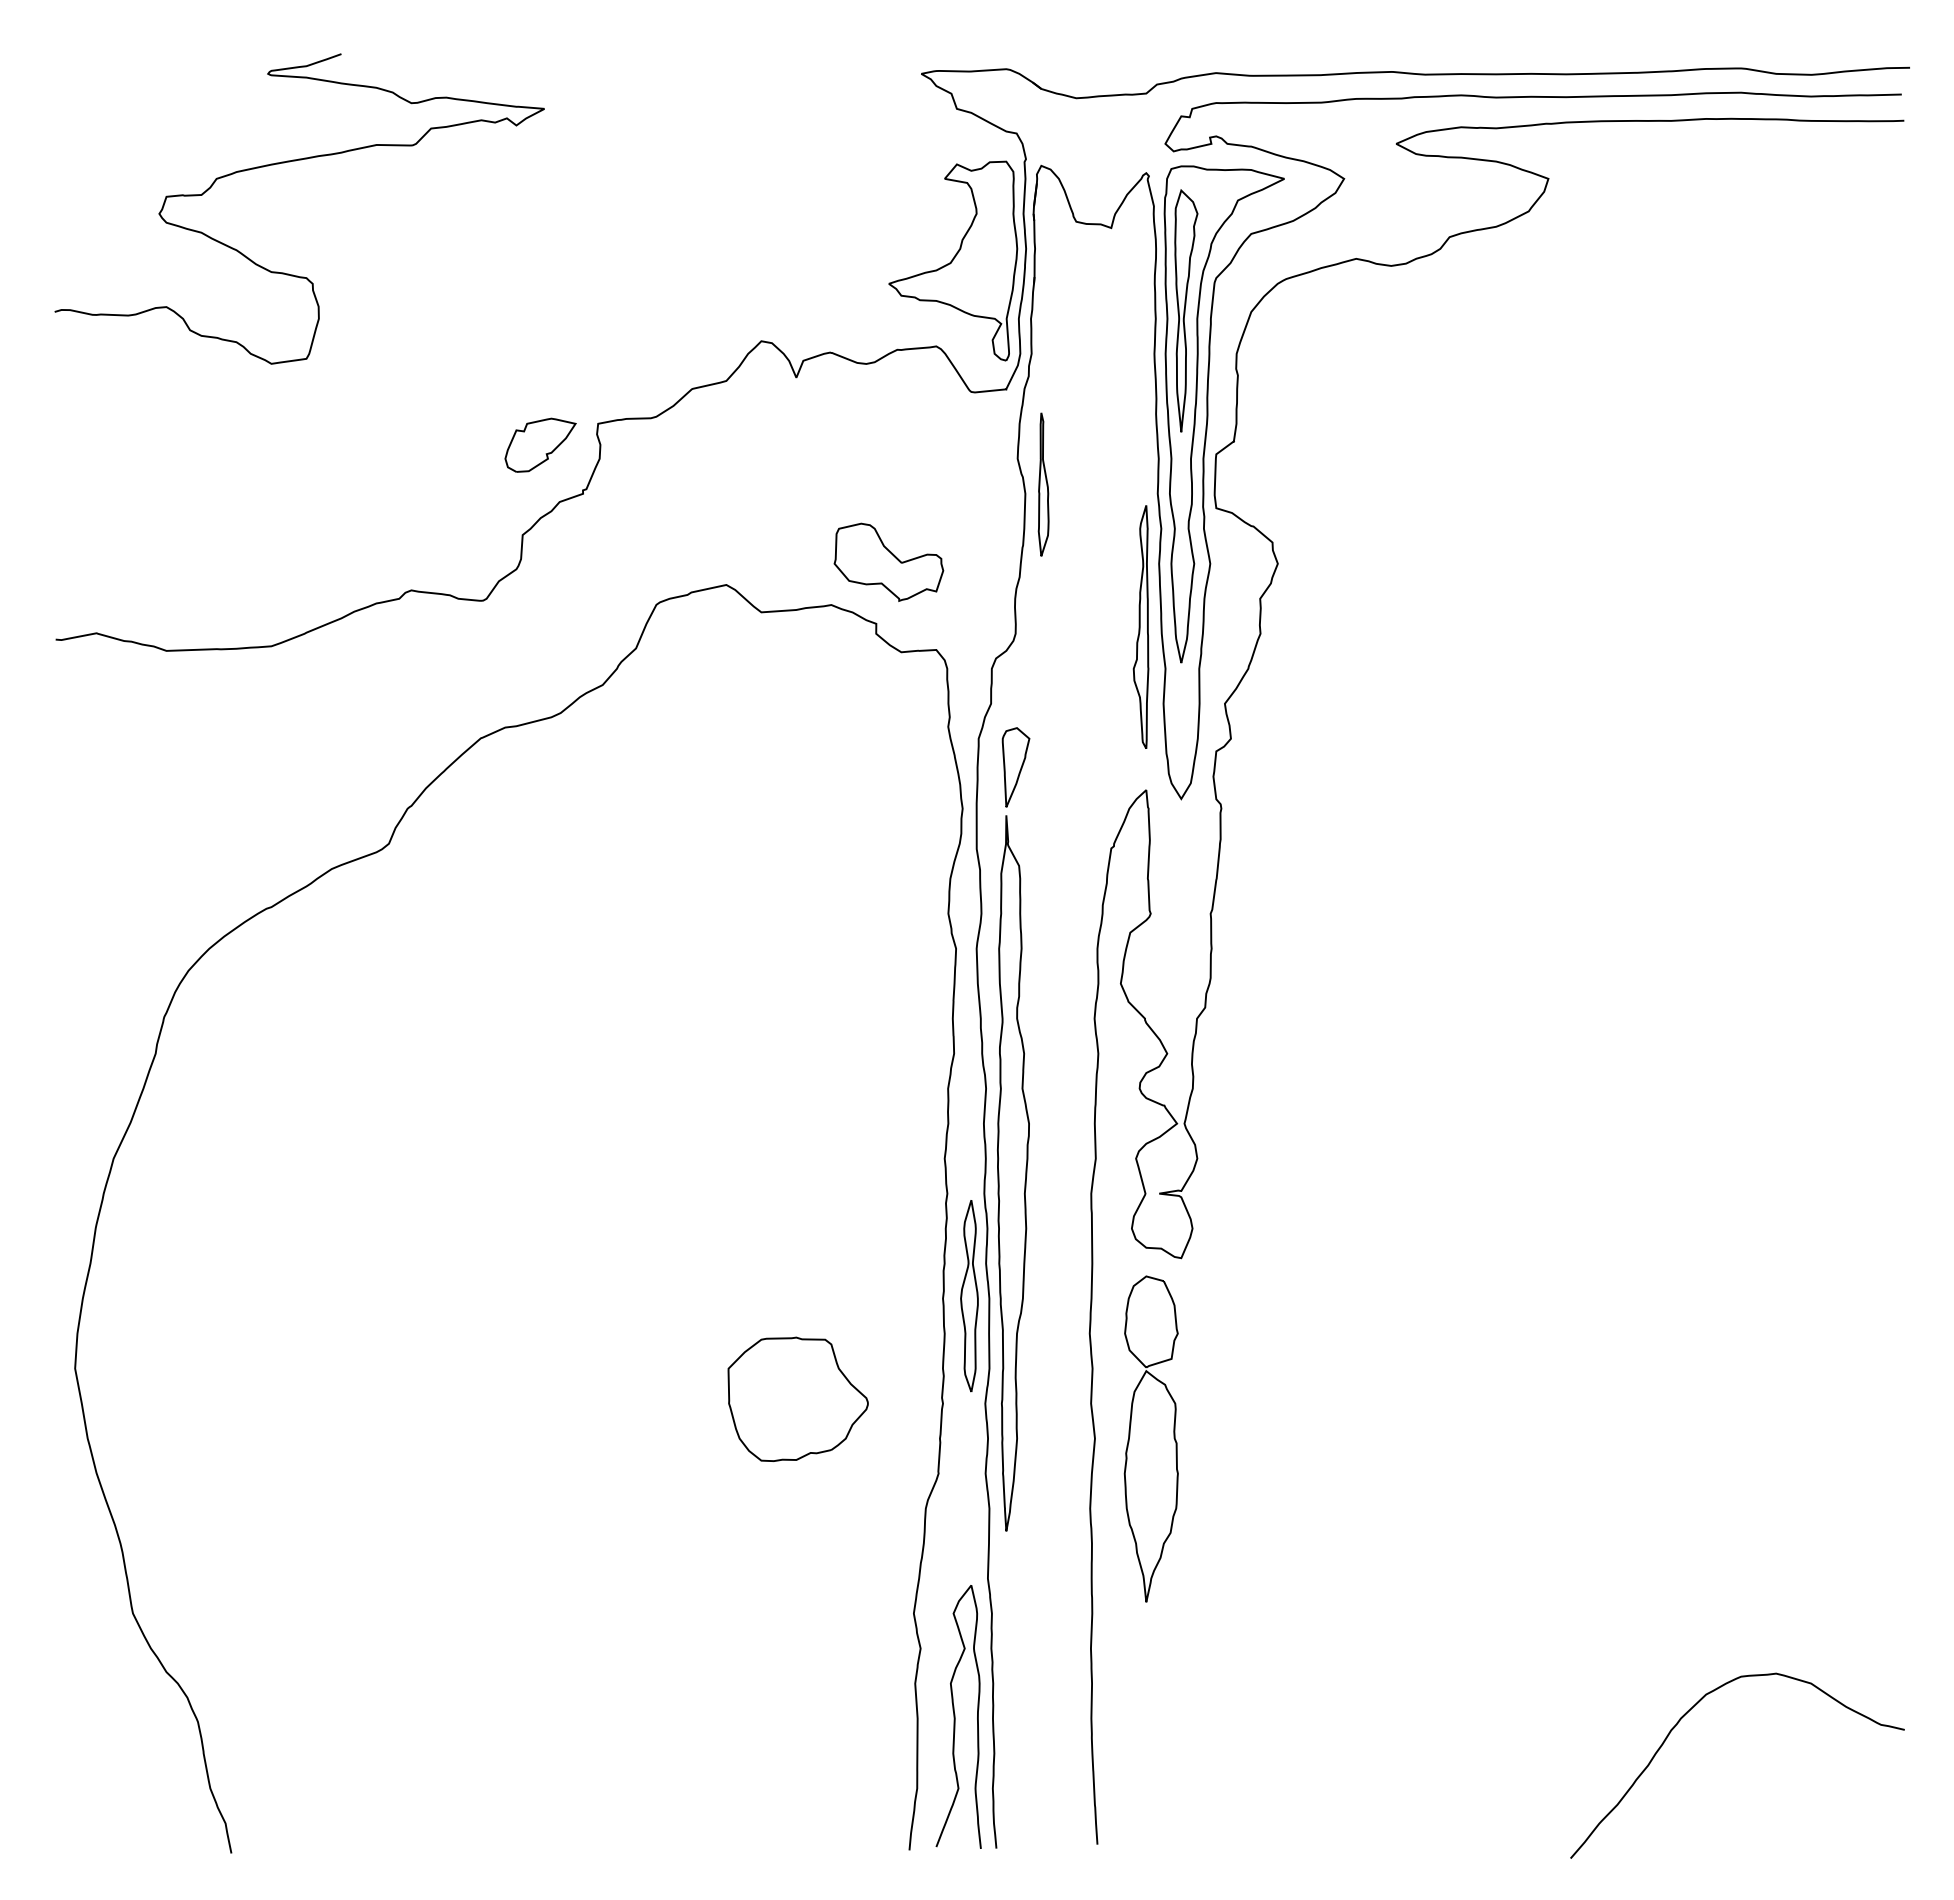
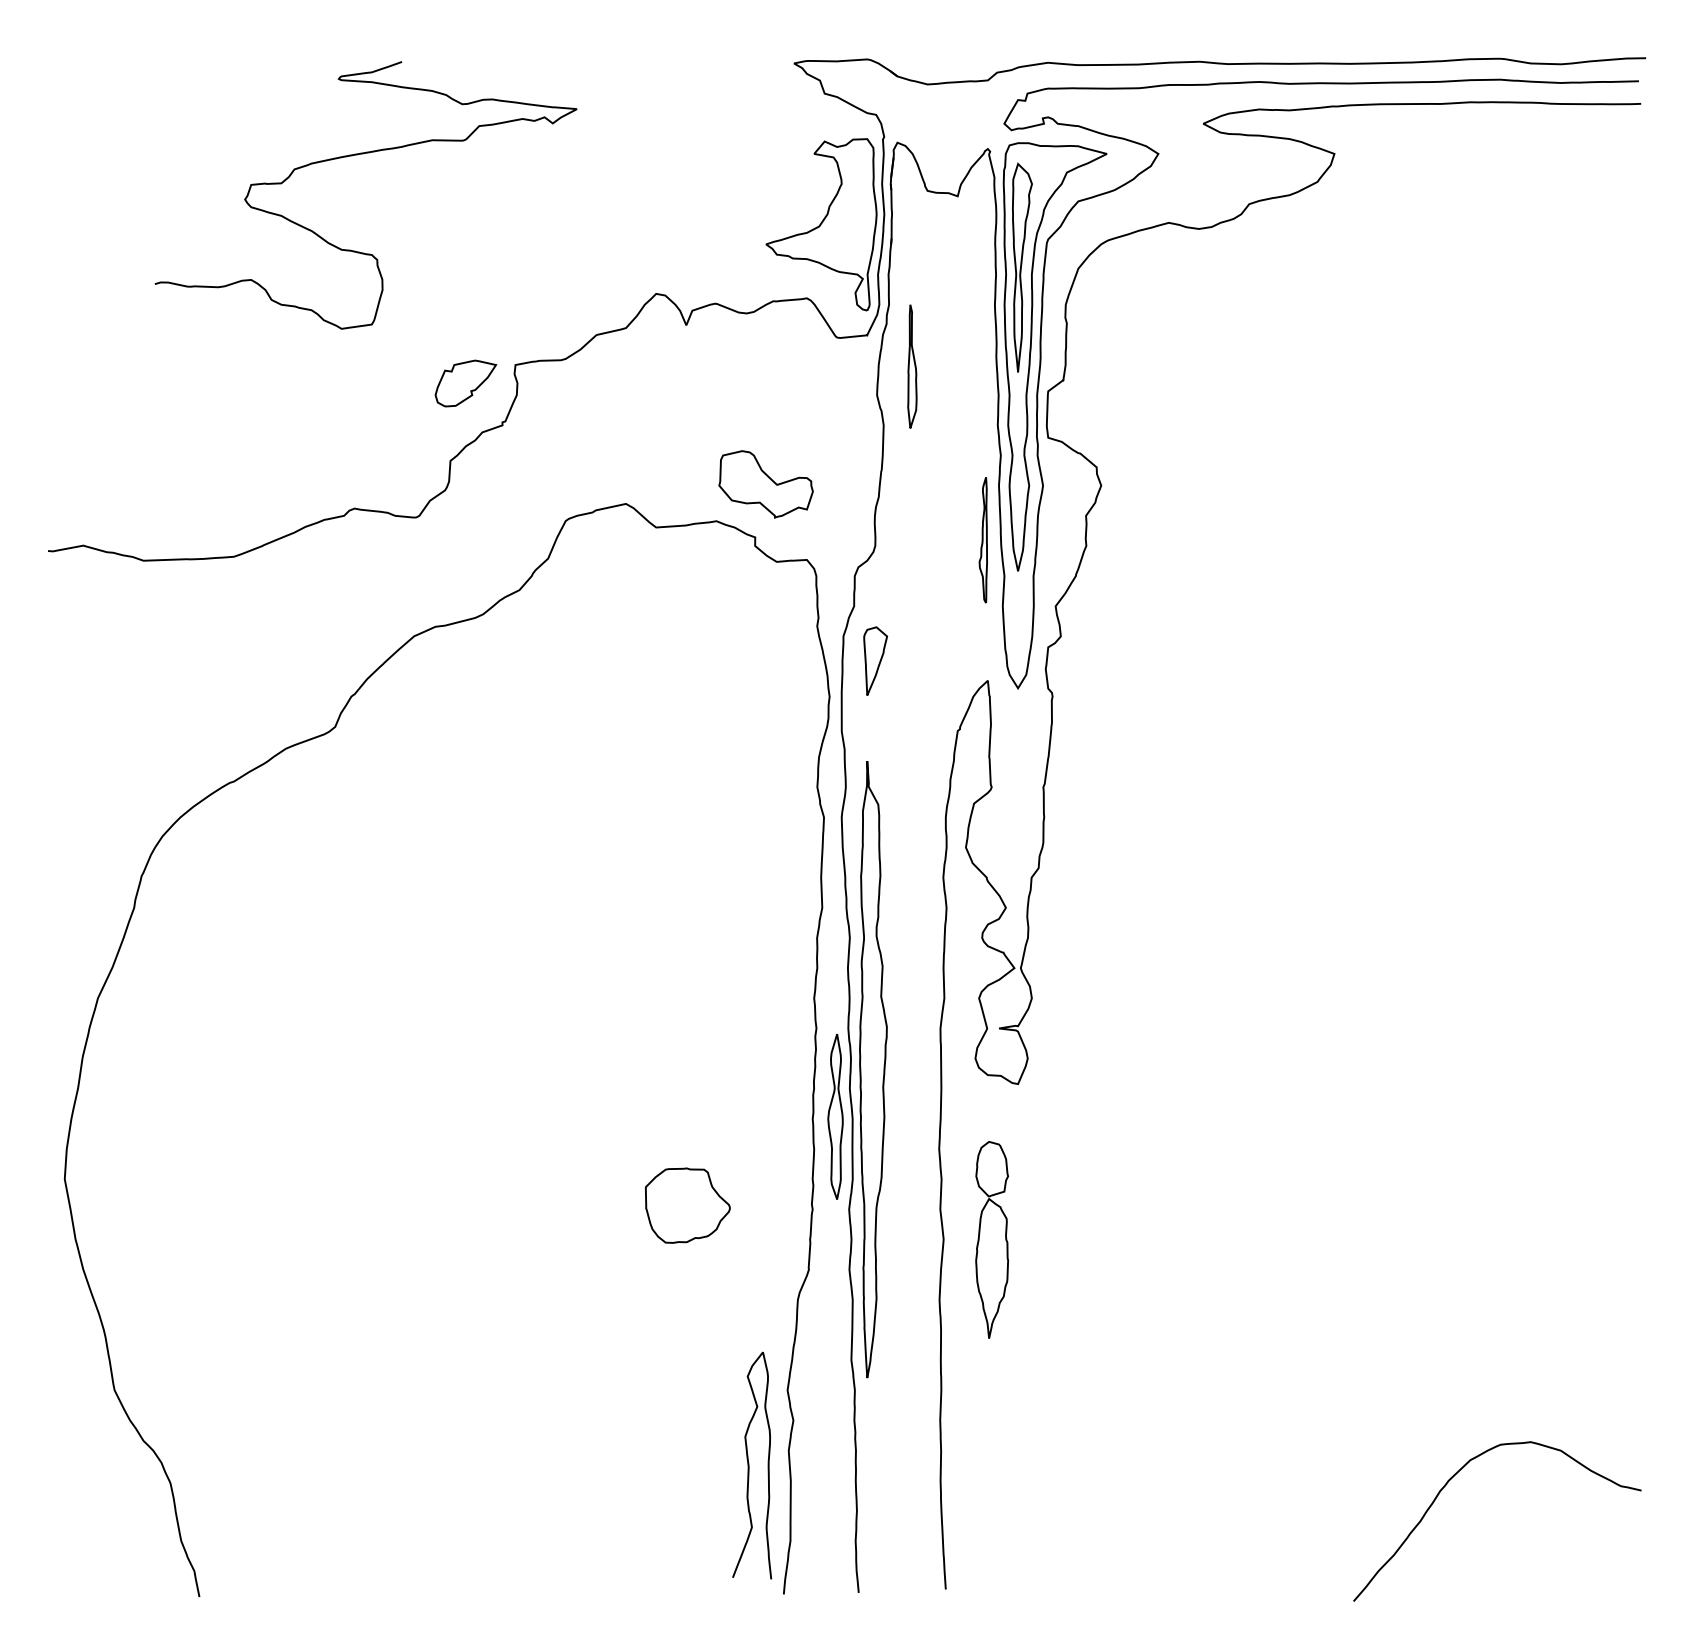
curve: (290, 162) -> (358, 155), moved
part: (1043, 484) -> (912, 366), moved
part: (1140, 626) -> (982, 539), size x0.6
part: (1013, 1173) -> (873, 1069), moved
part: (797, 1398) -> (687, 1205), size x0.7
part: (1150, 1438) -> (991, 1239), size x0.7
curve: (955, 1716) -> (749, 1465), moved

